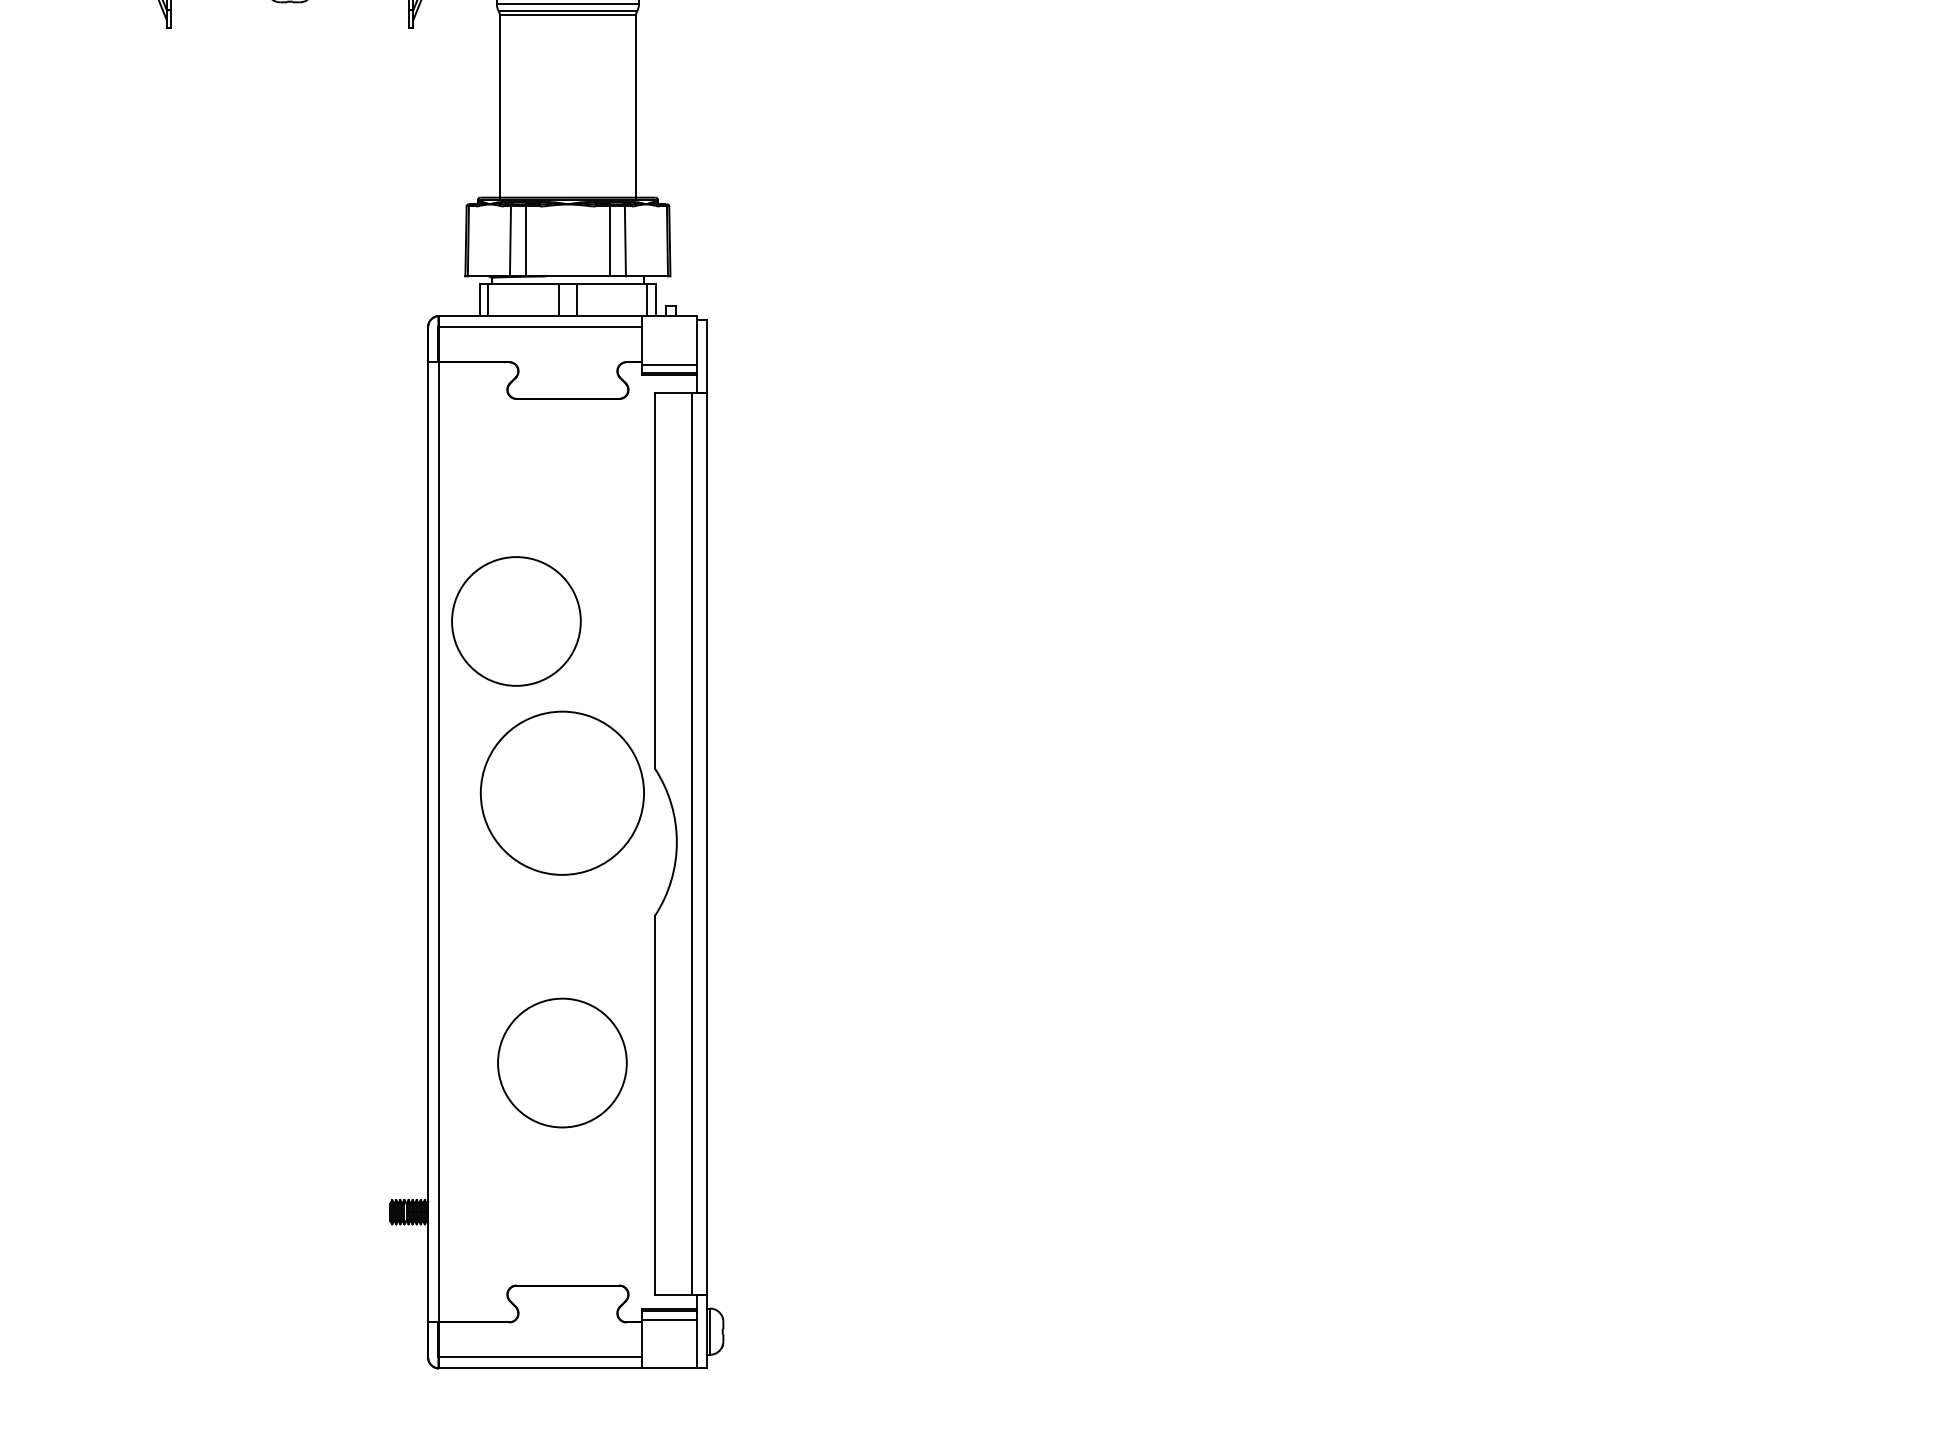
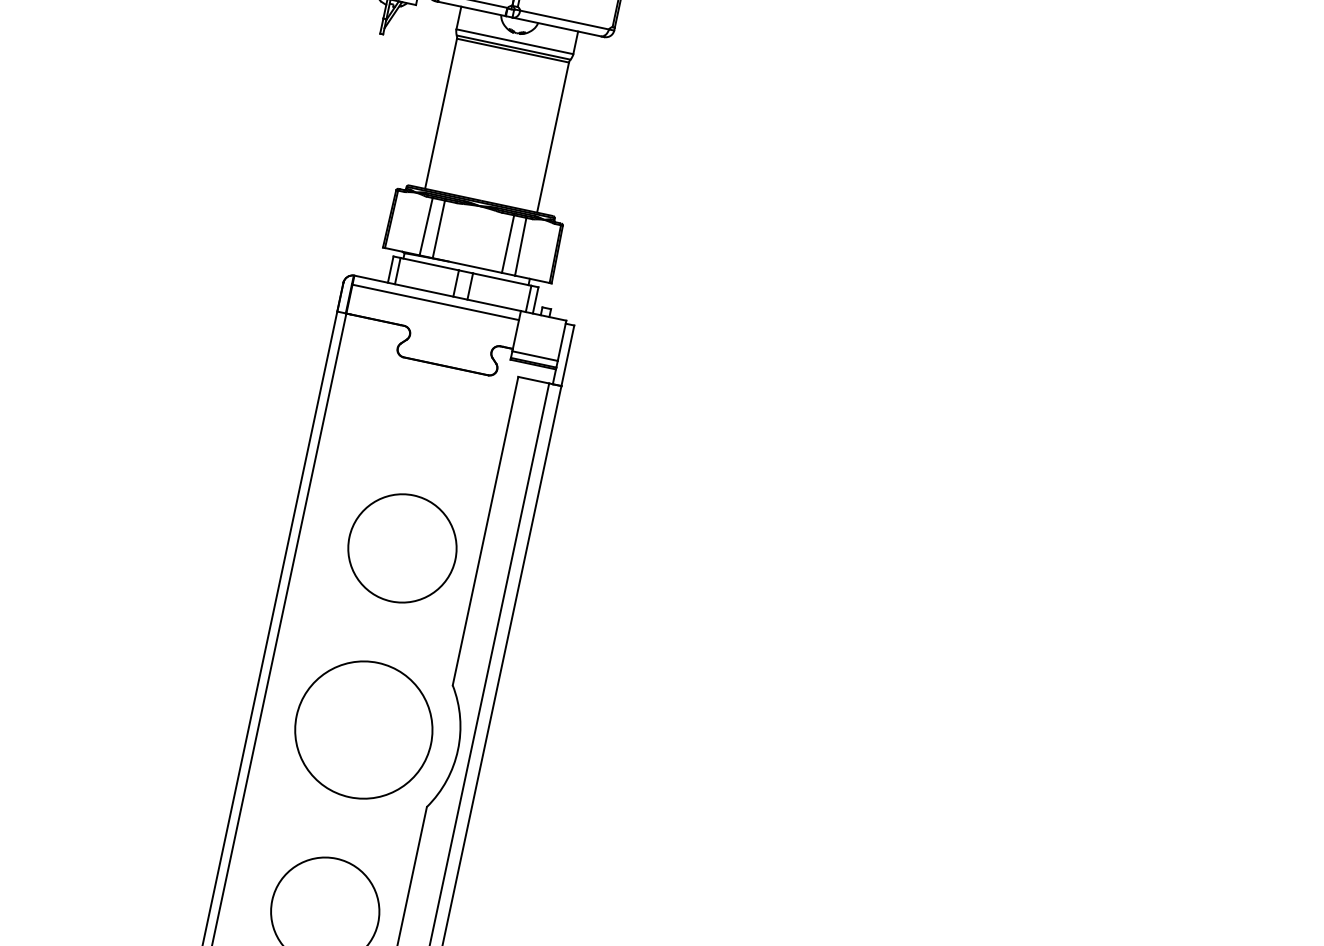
circle: (516, 621) -> (402, 548), moved
circle: (561, 792) -> (363, 729), moved

